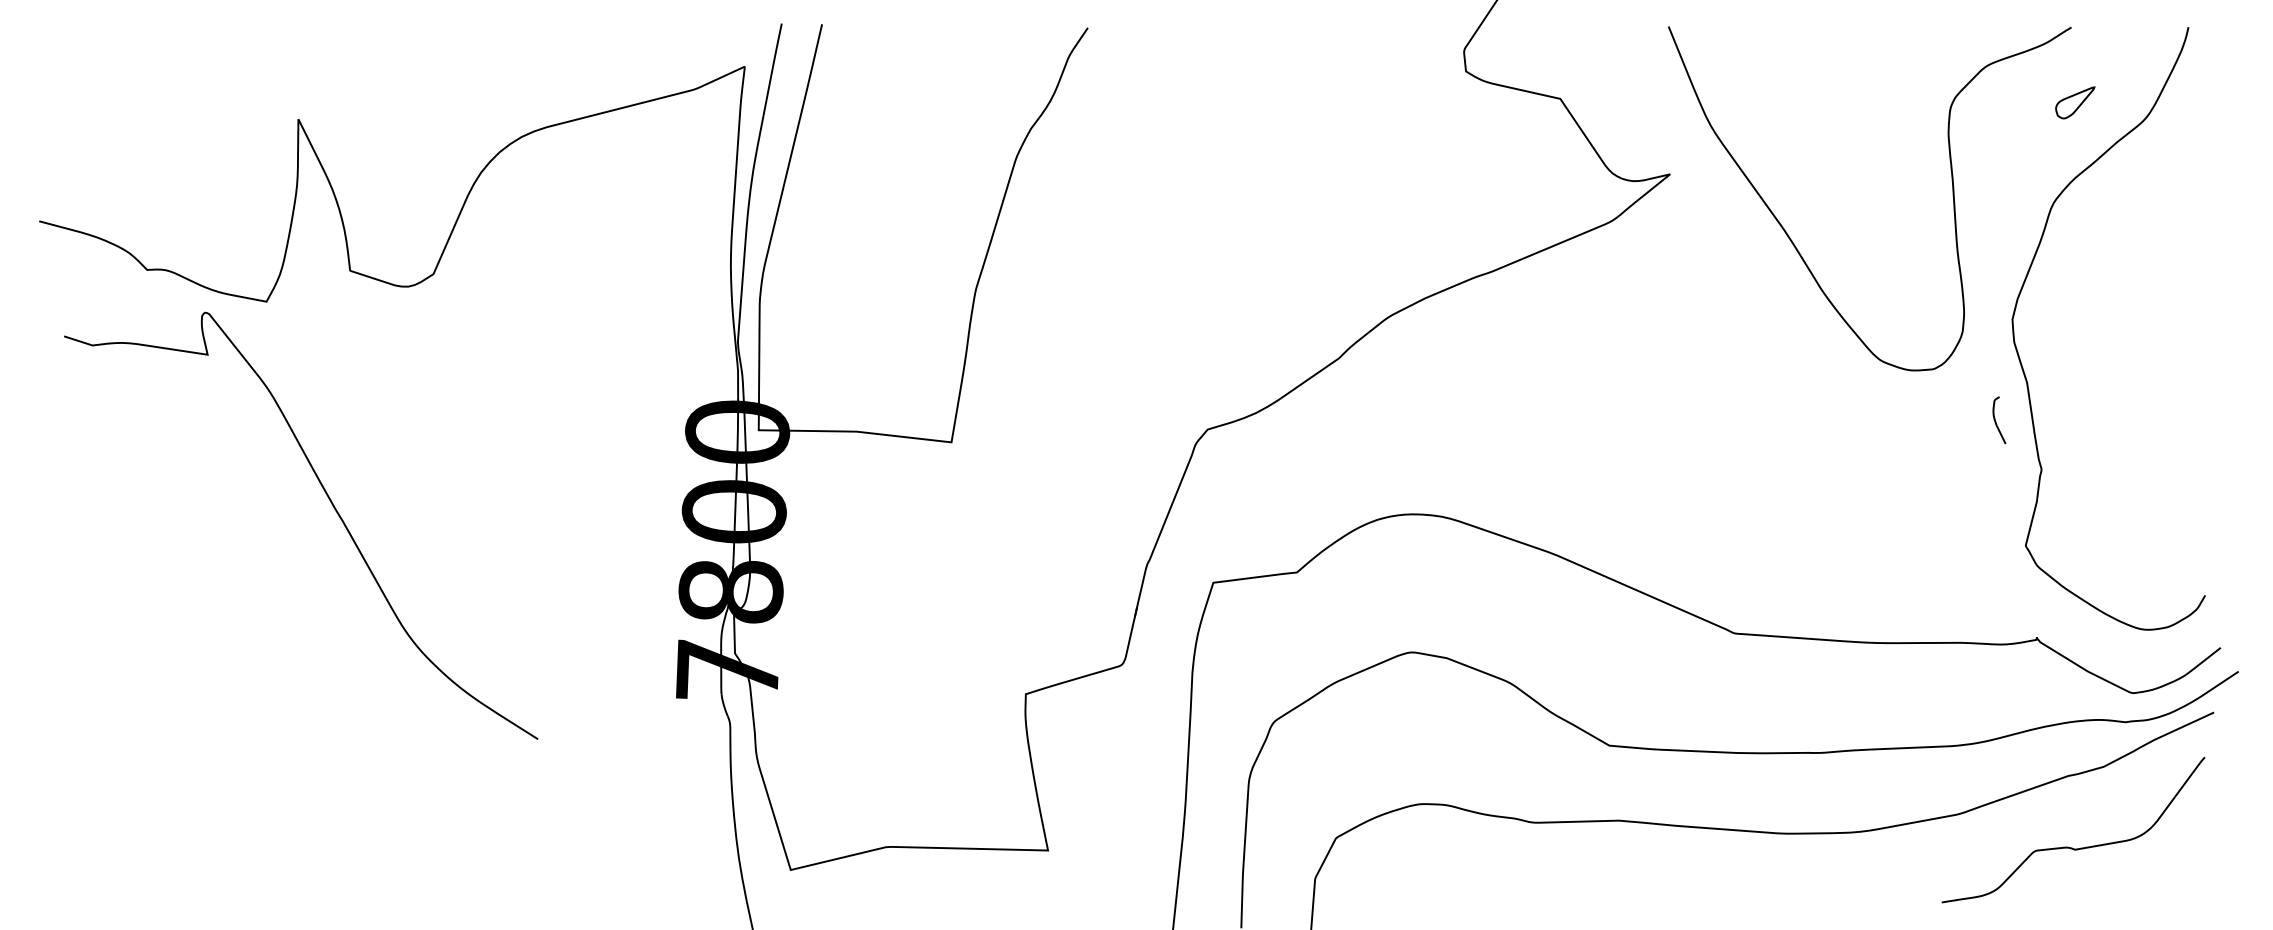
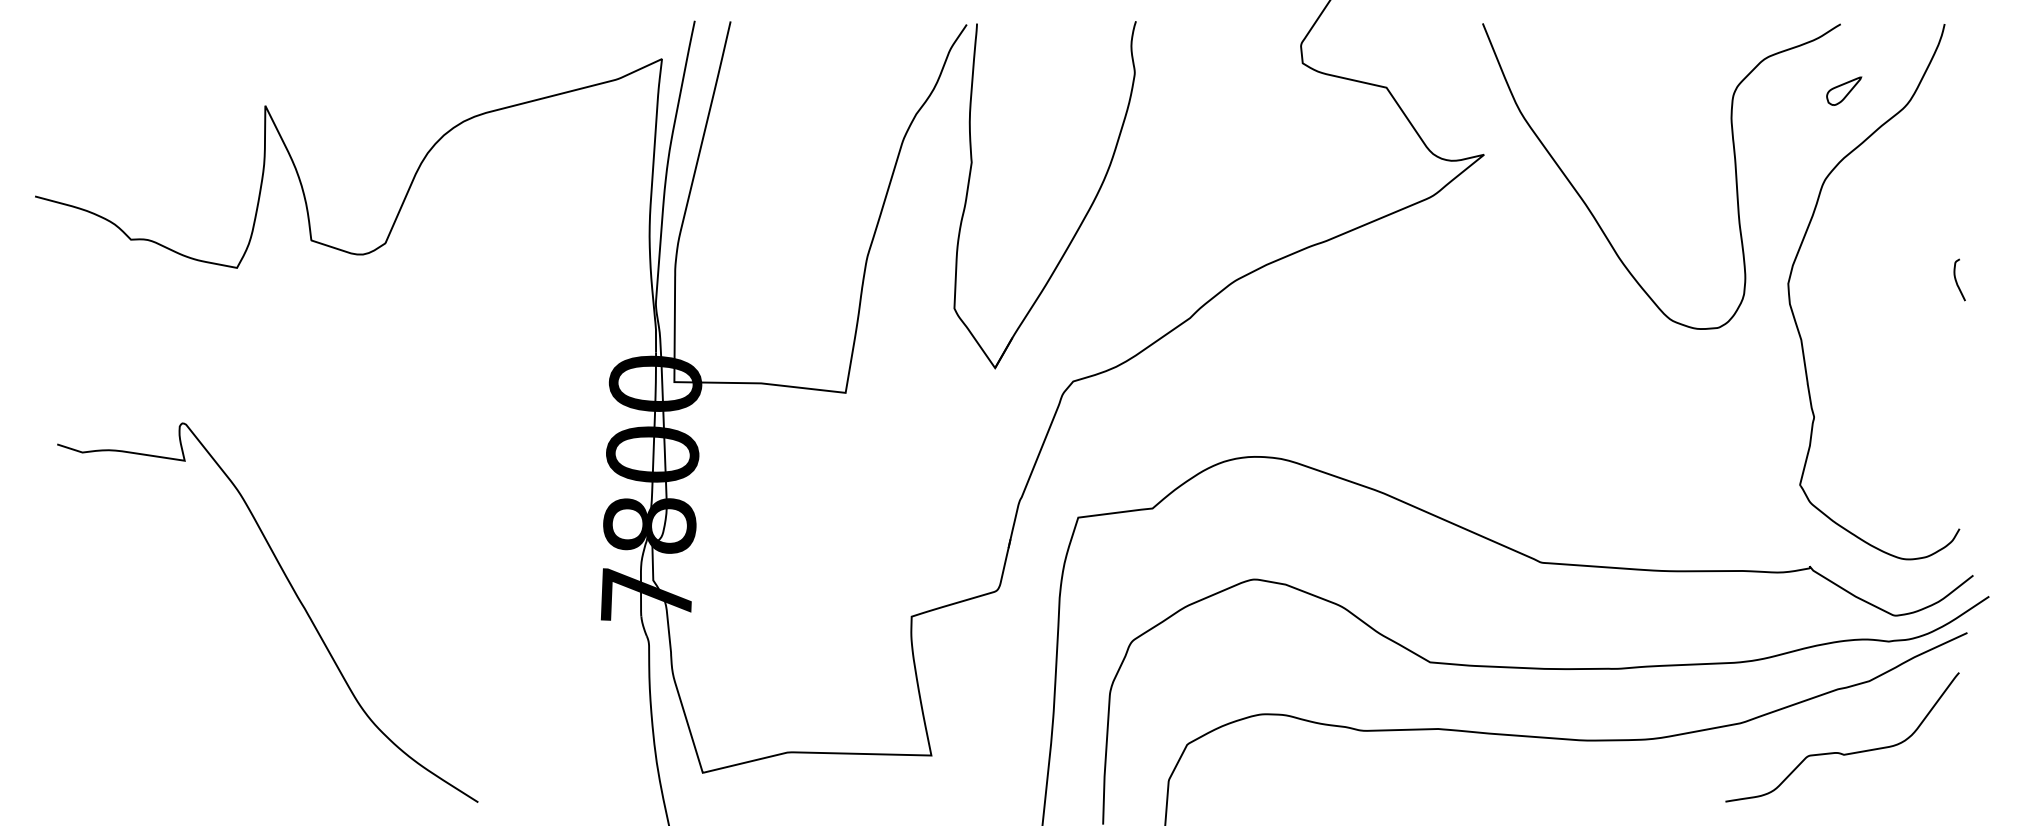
part: (1221, 241) -> (1085, 214), added
curve: (1996, 421) -> (1957, 281), moved
curve: (332, 506) -> (295, 595), moved

